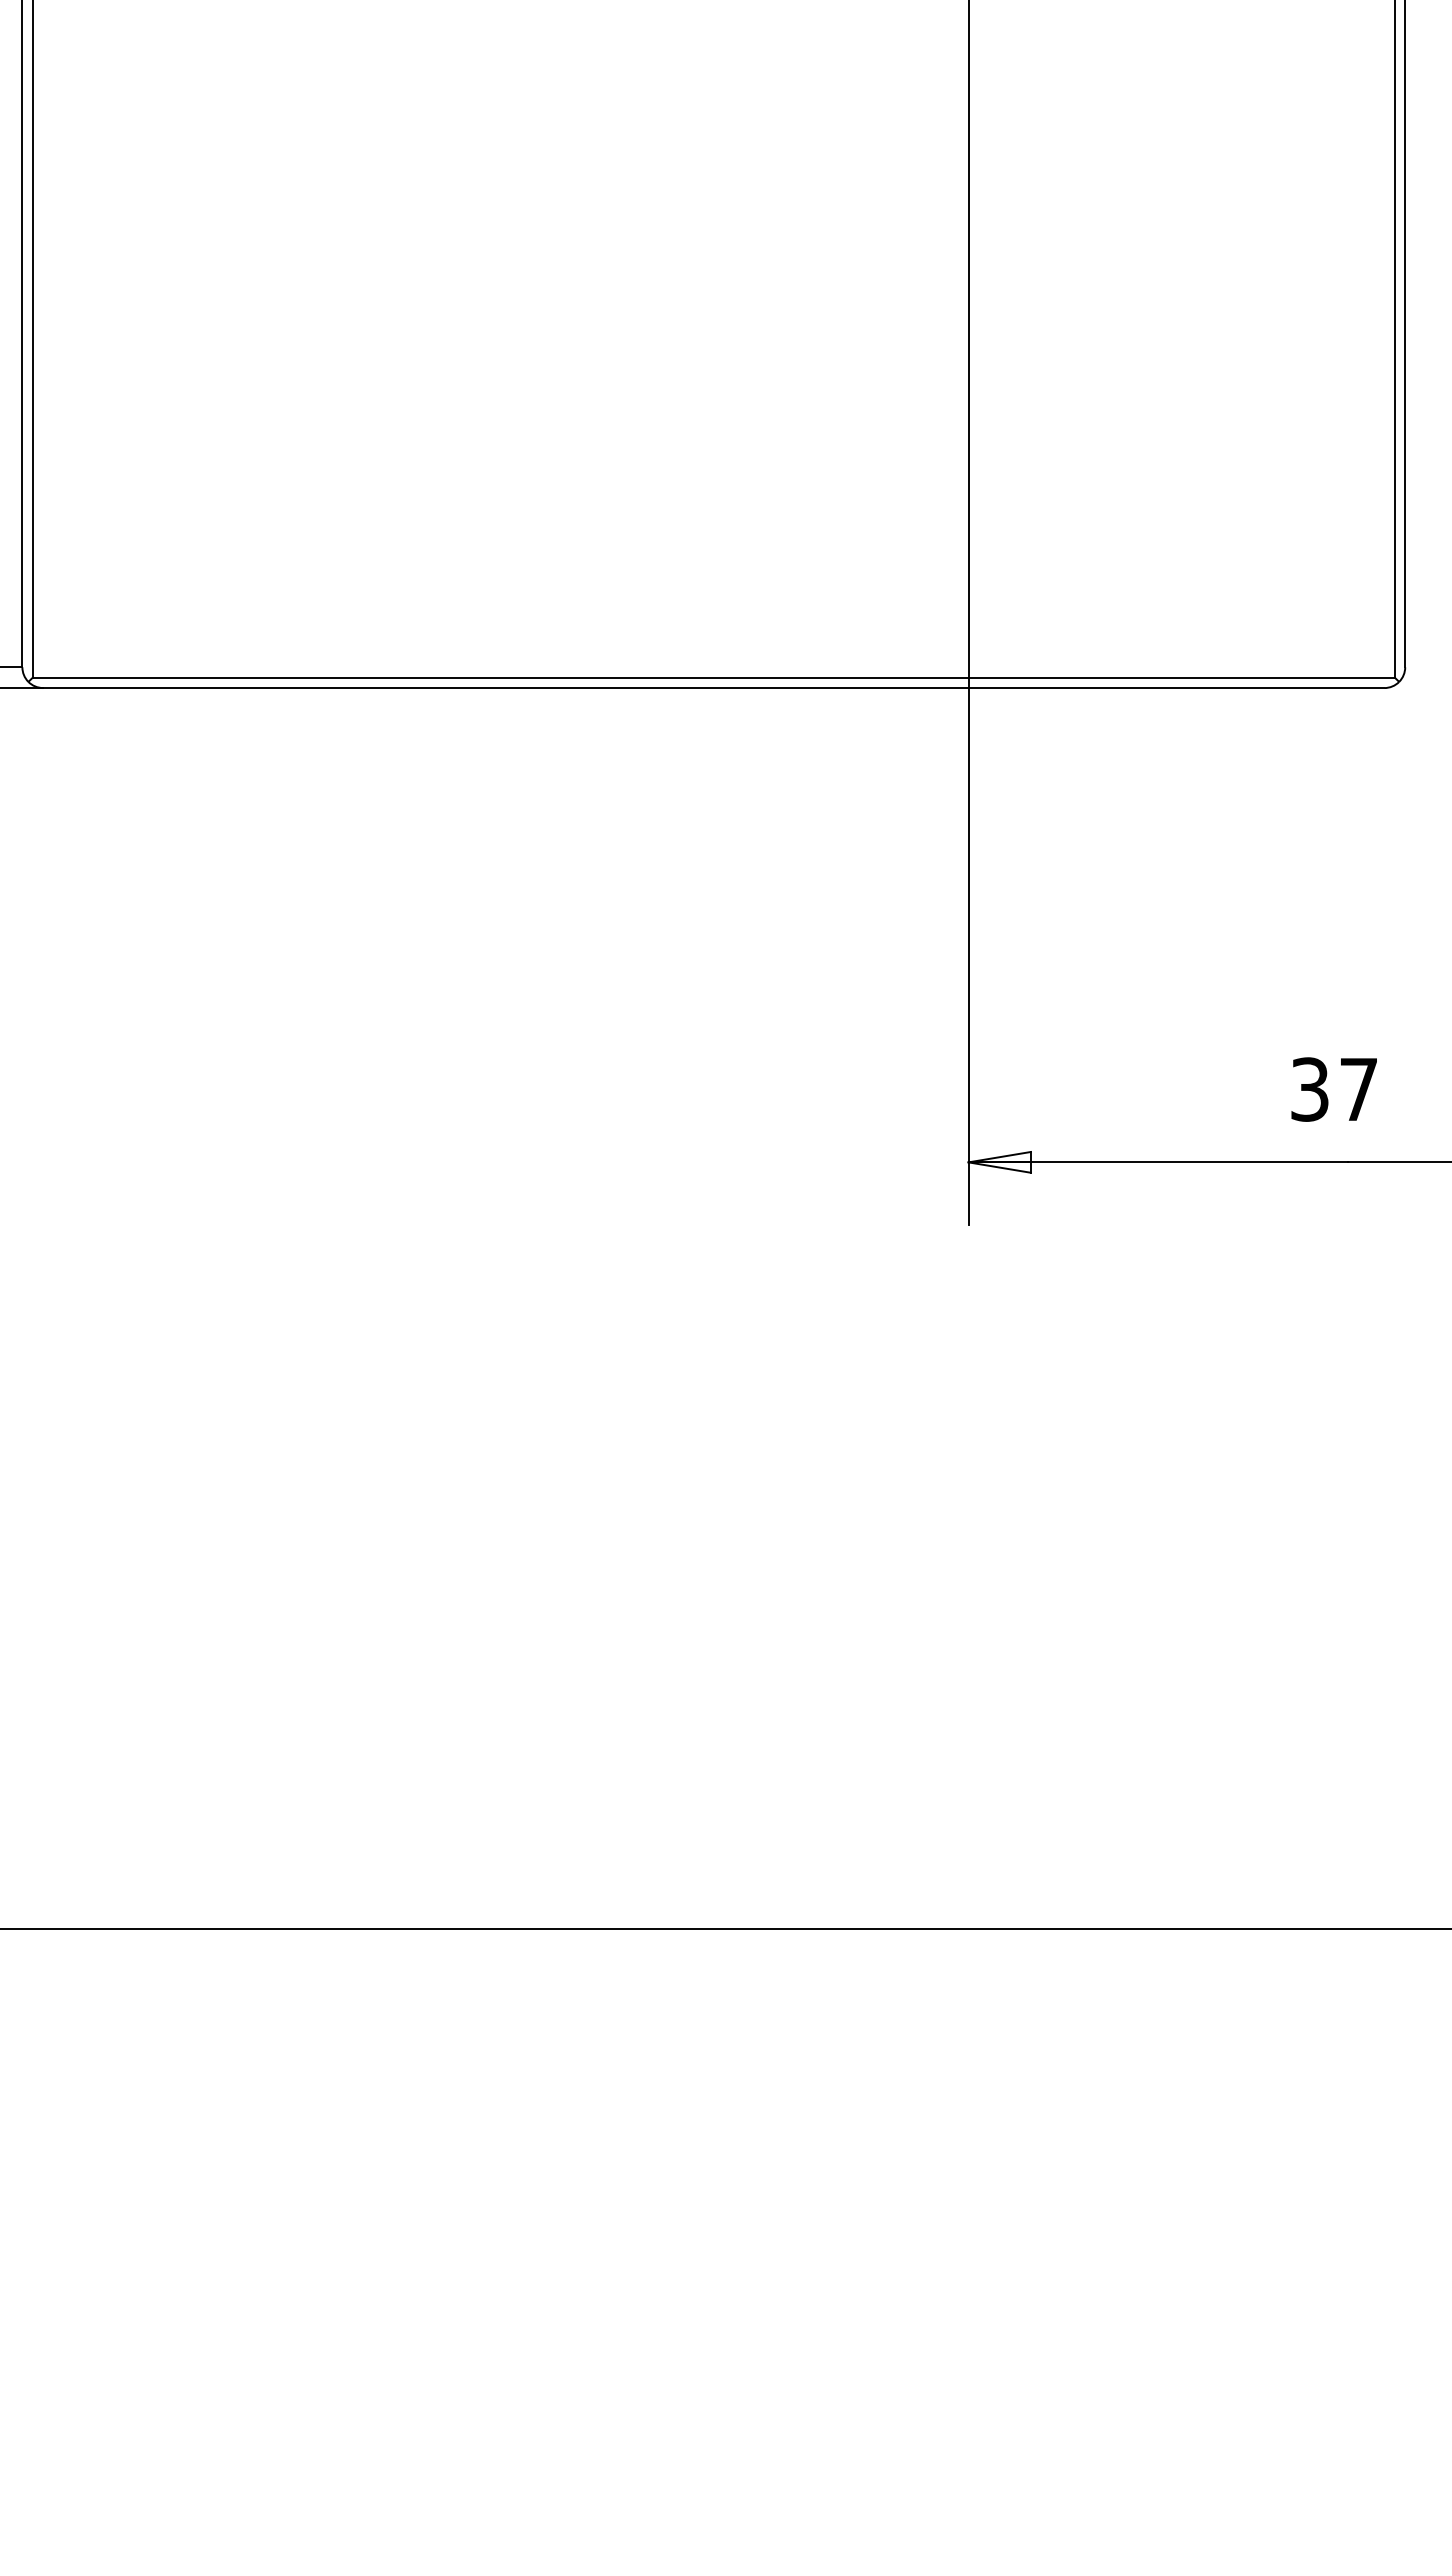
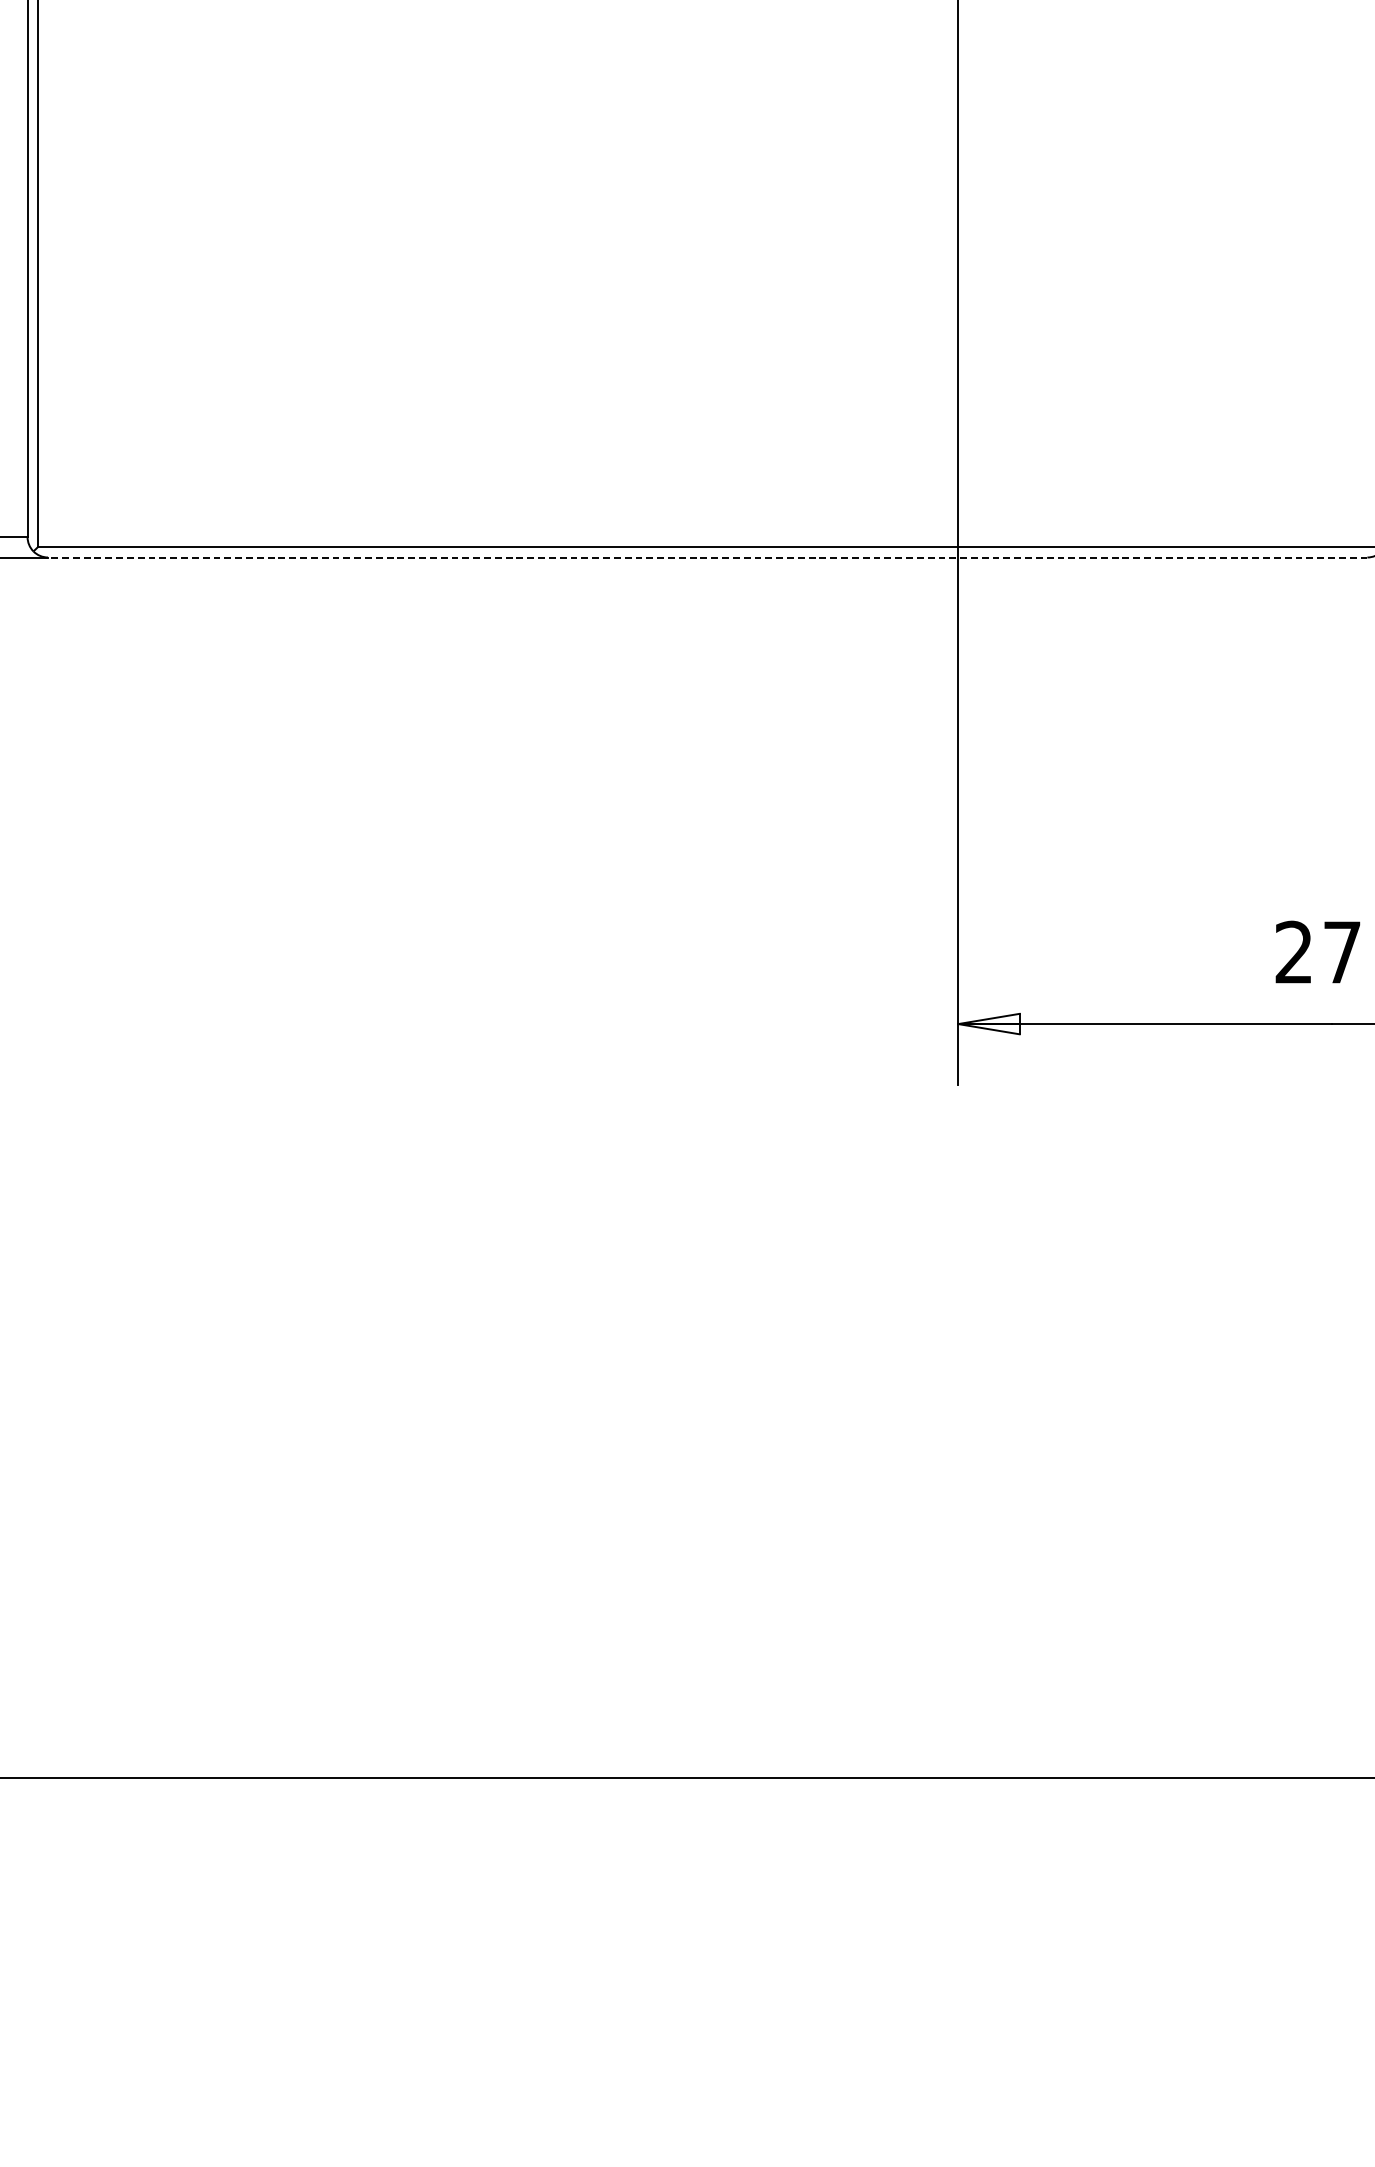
line: (713, 688) -> (707, 557), solid -> dashed
text: (1309, 1089) -> (1293, 952), 37 -> 27

